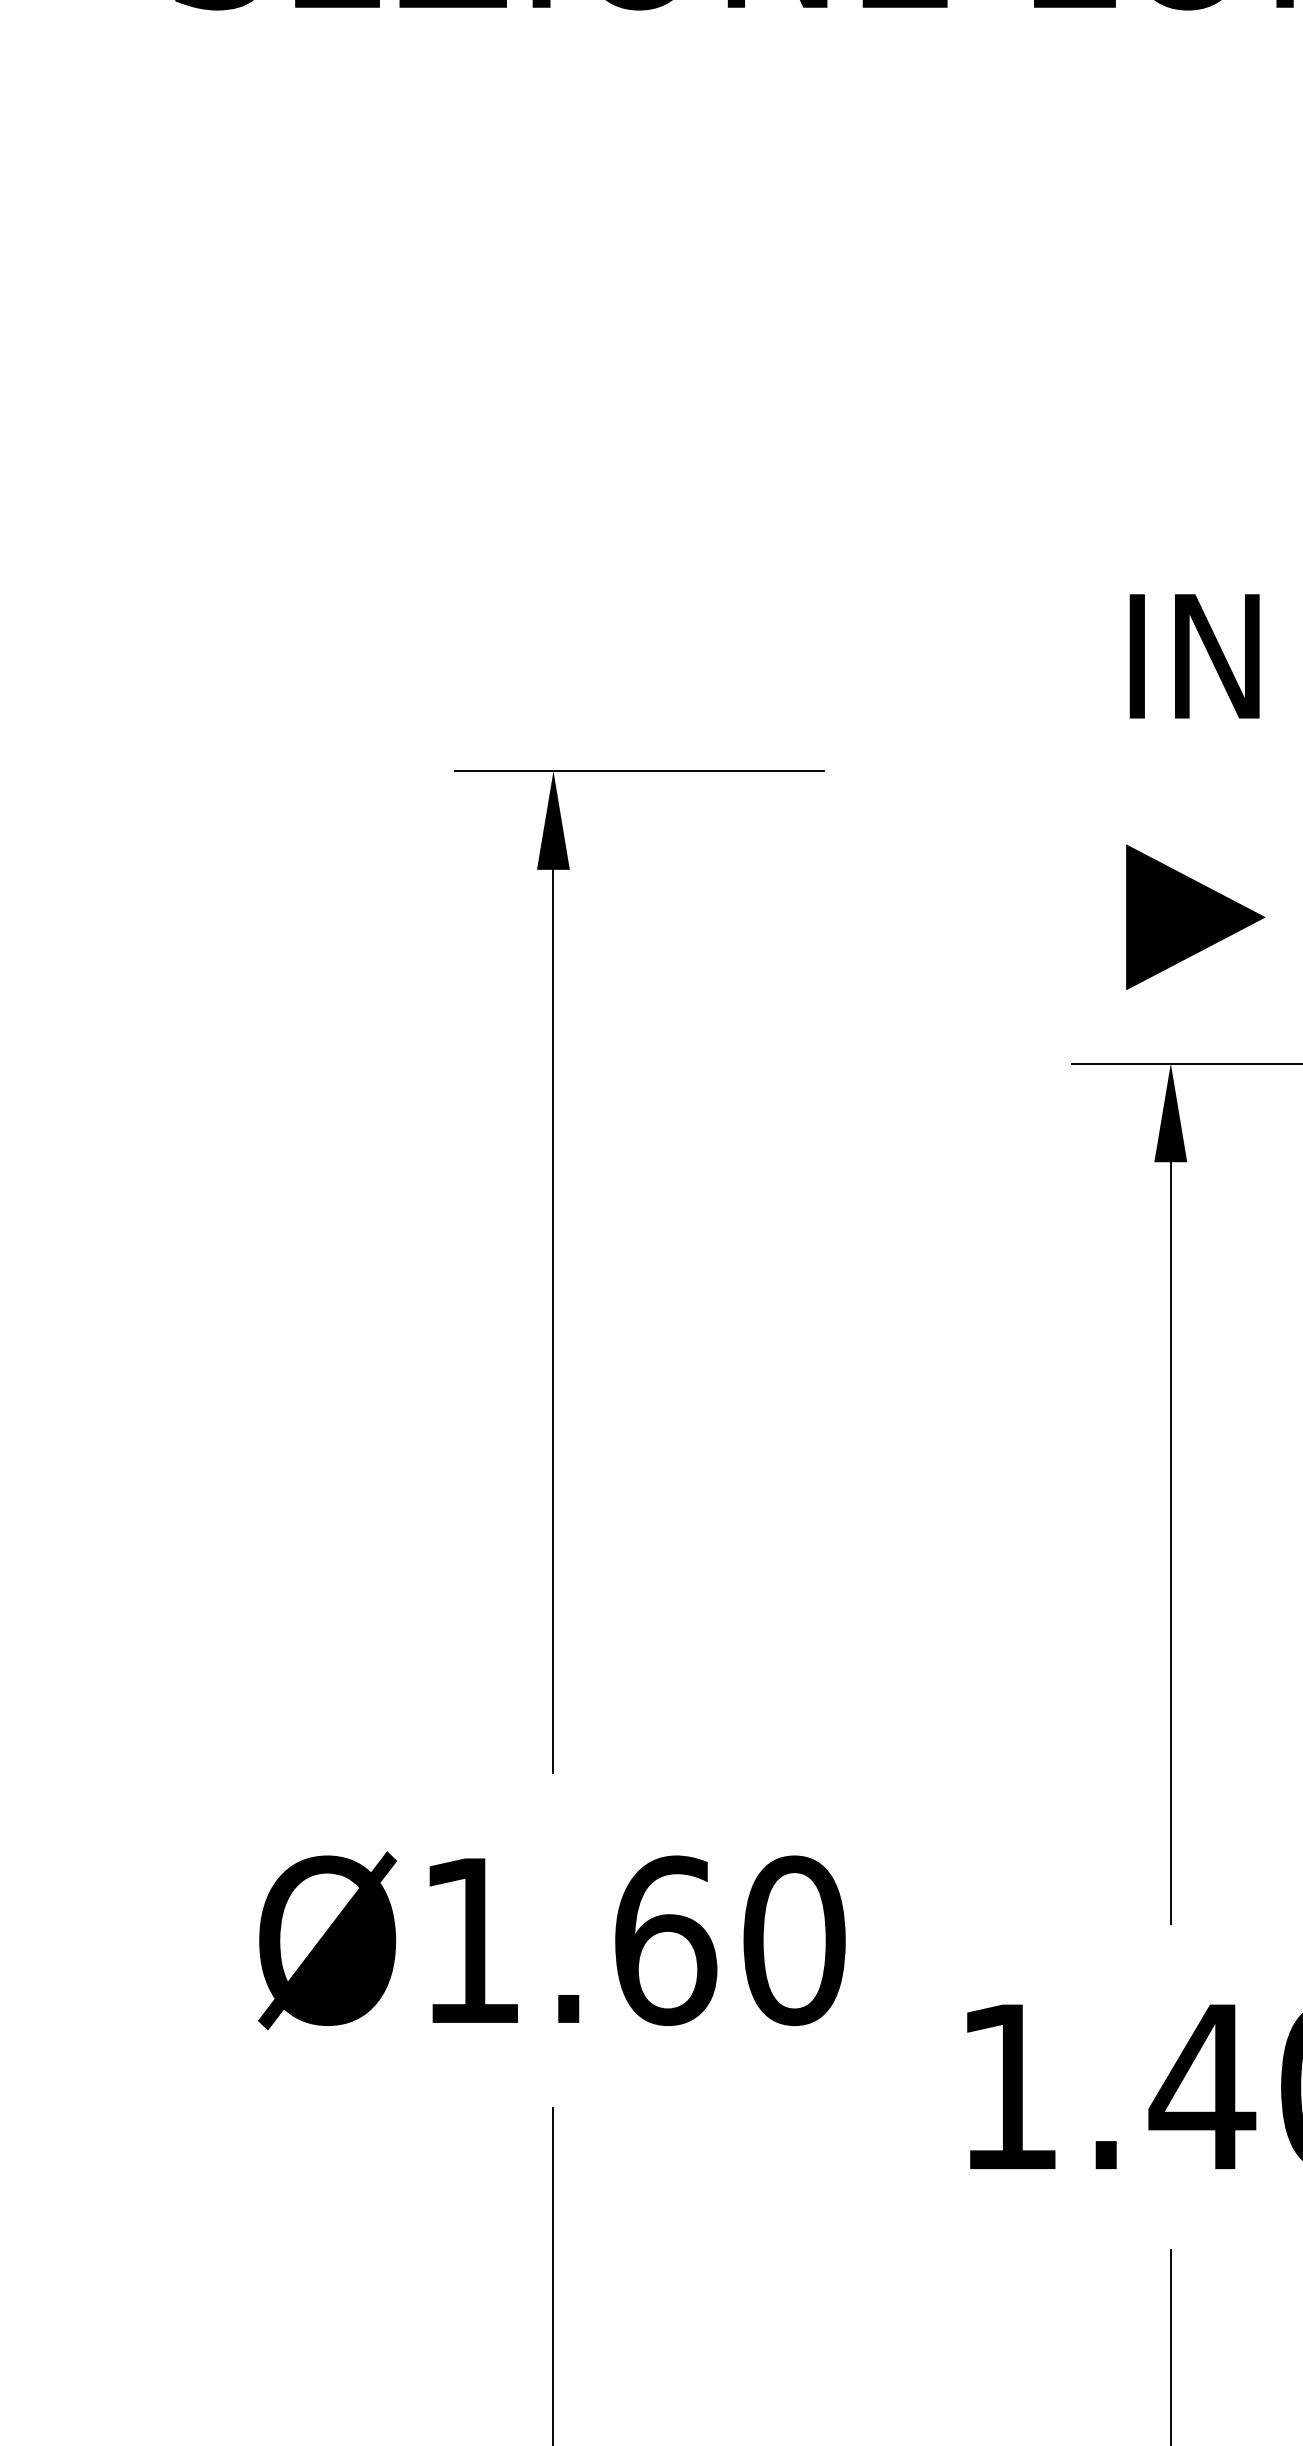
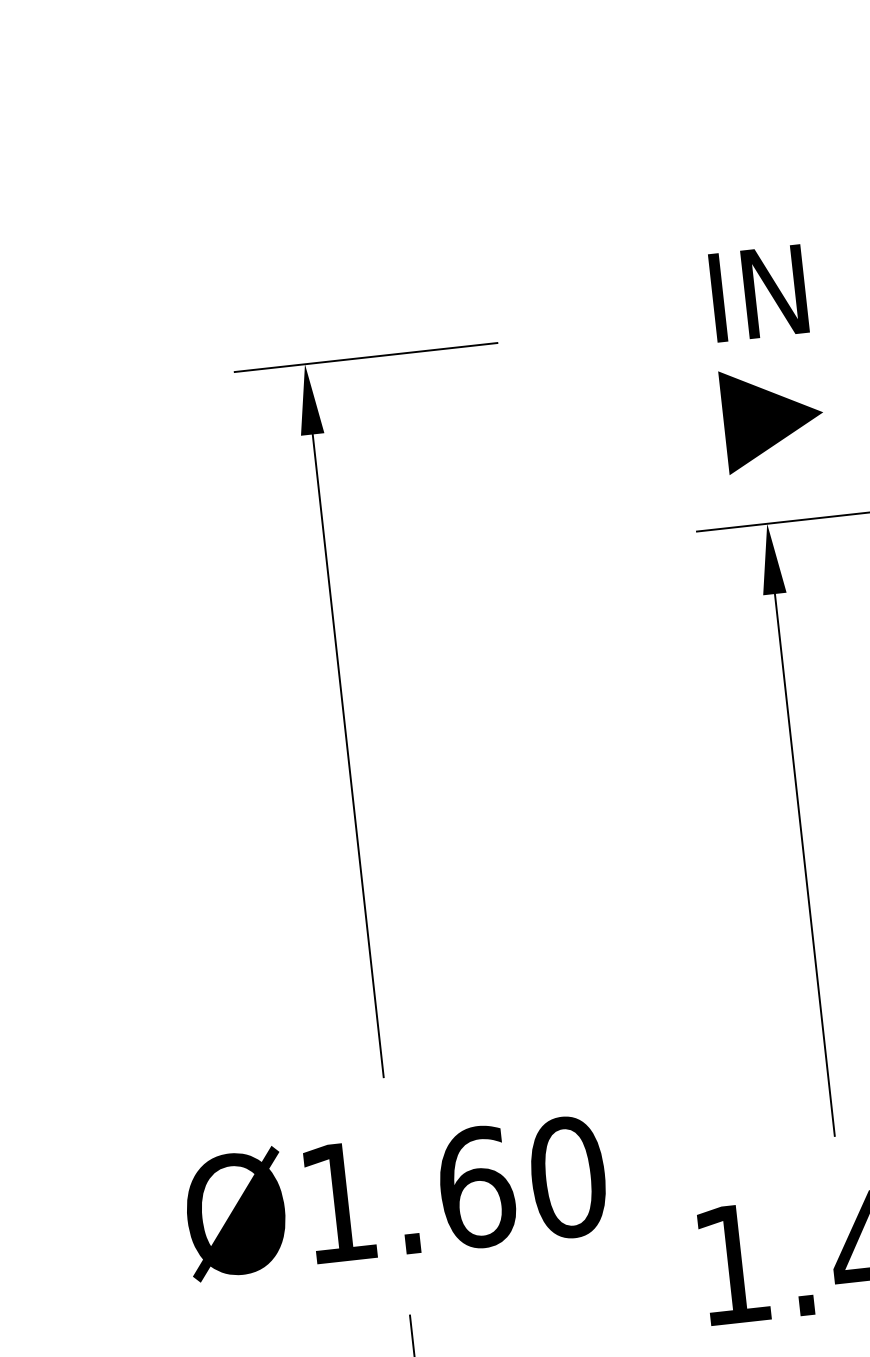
text: (1194, 656) -> (758, 293), moved

